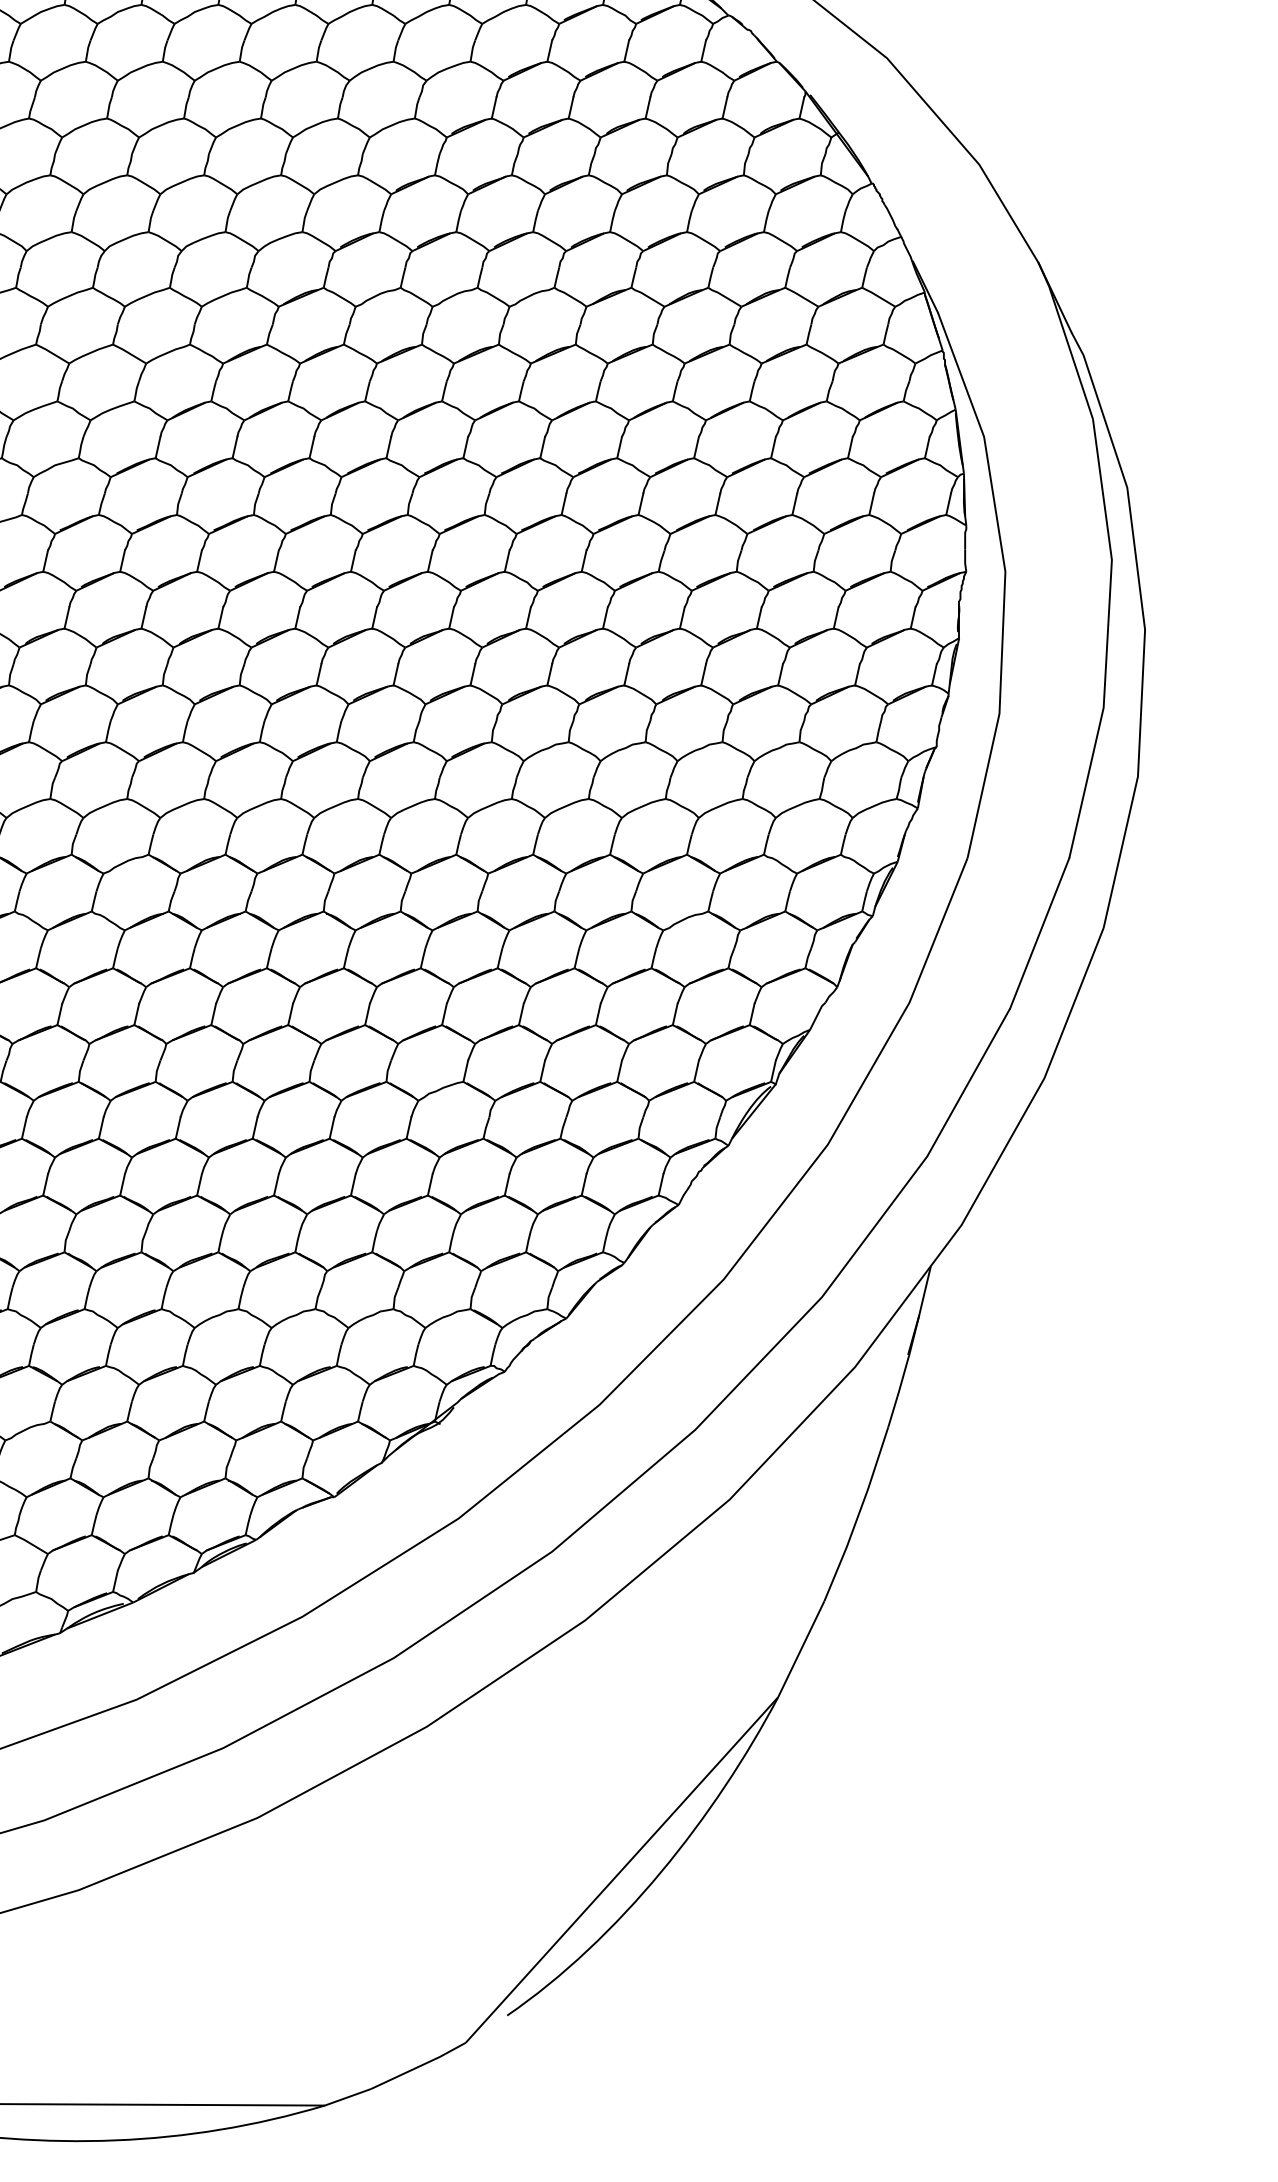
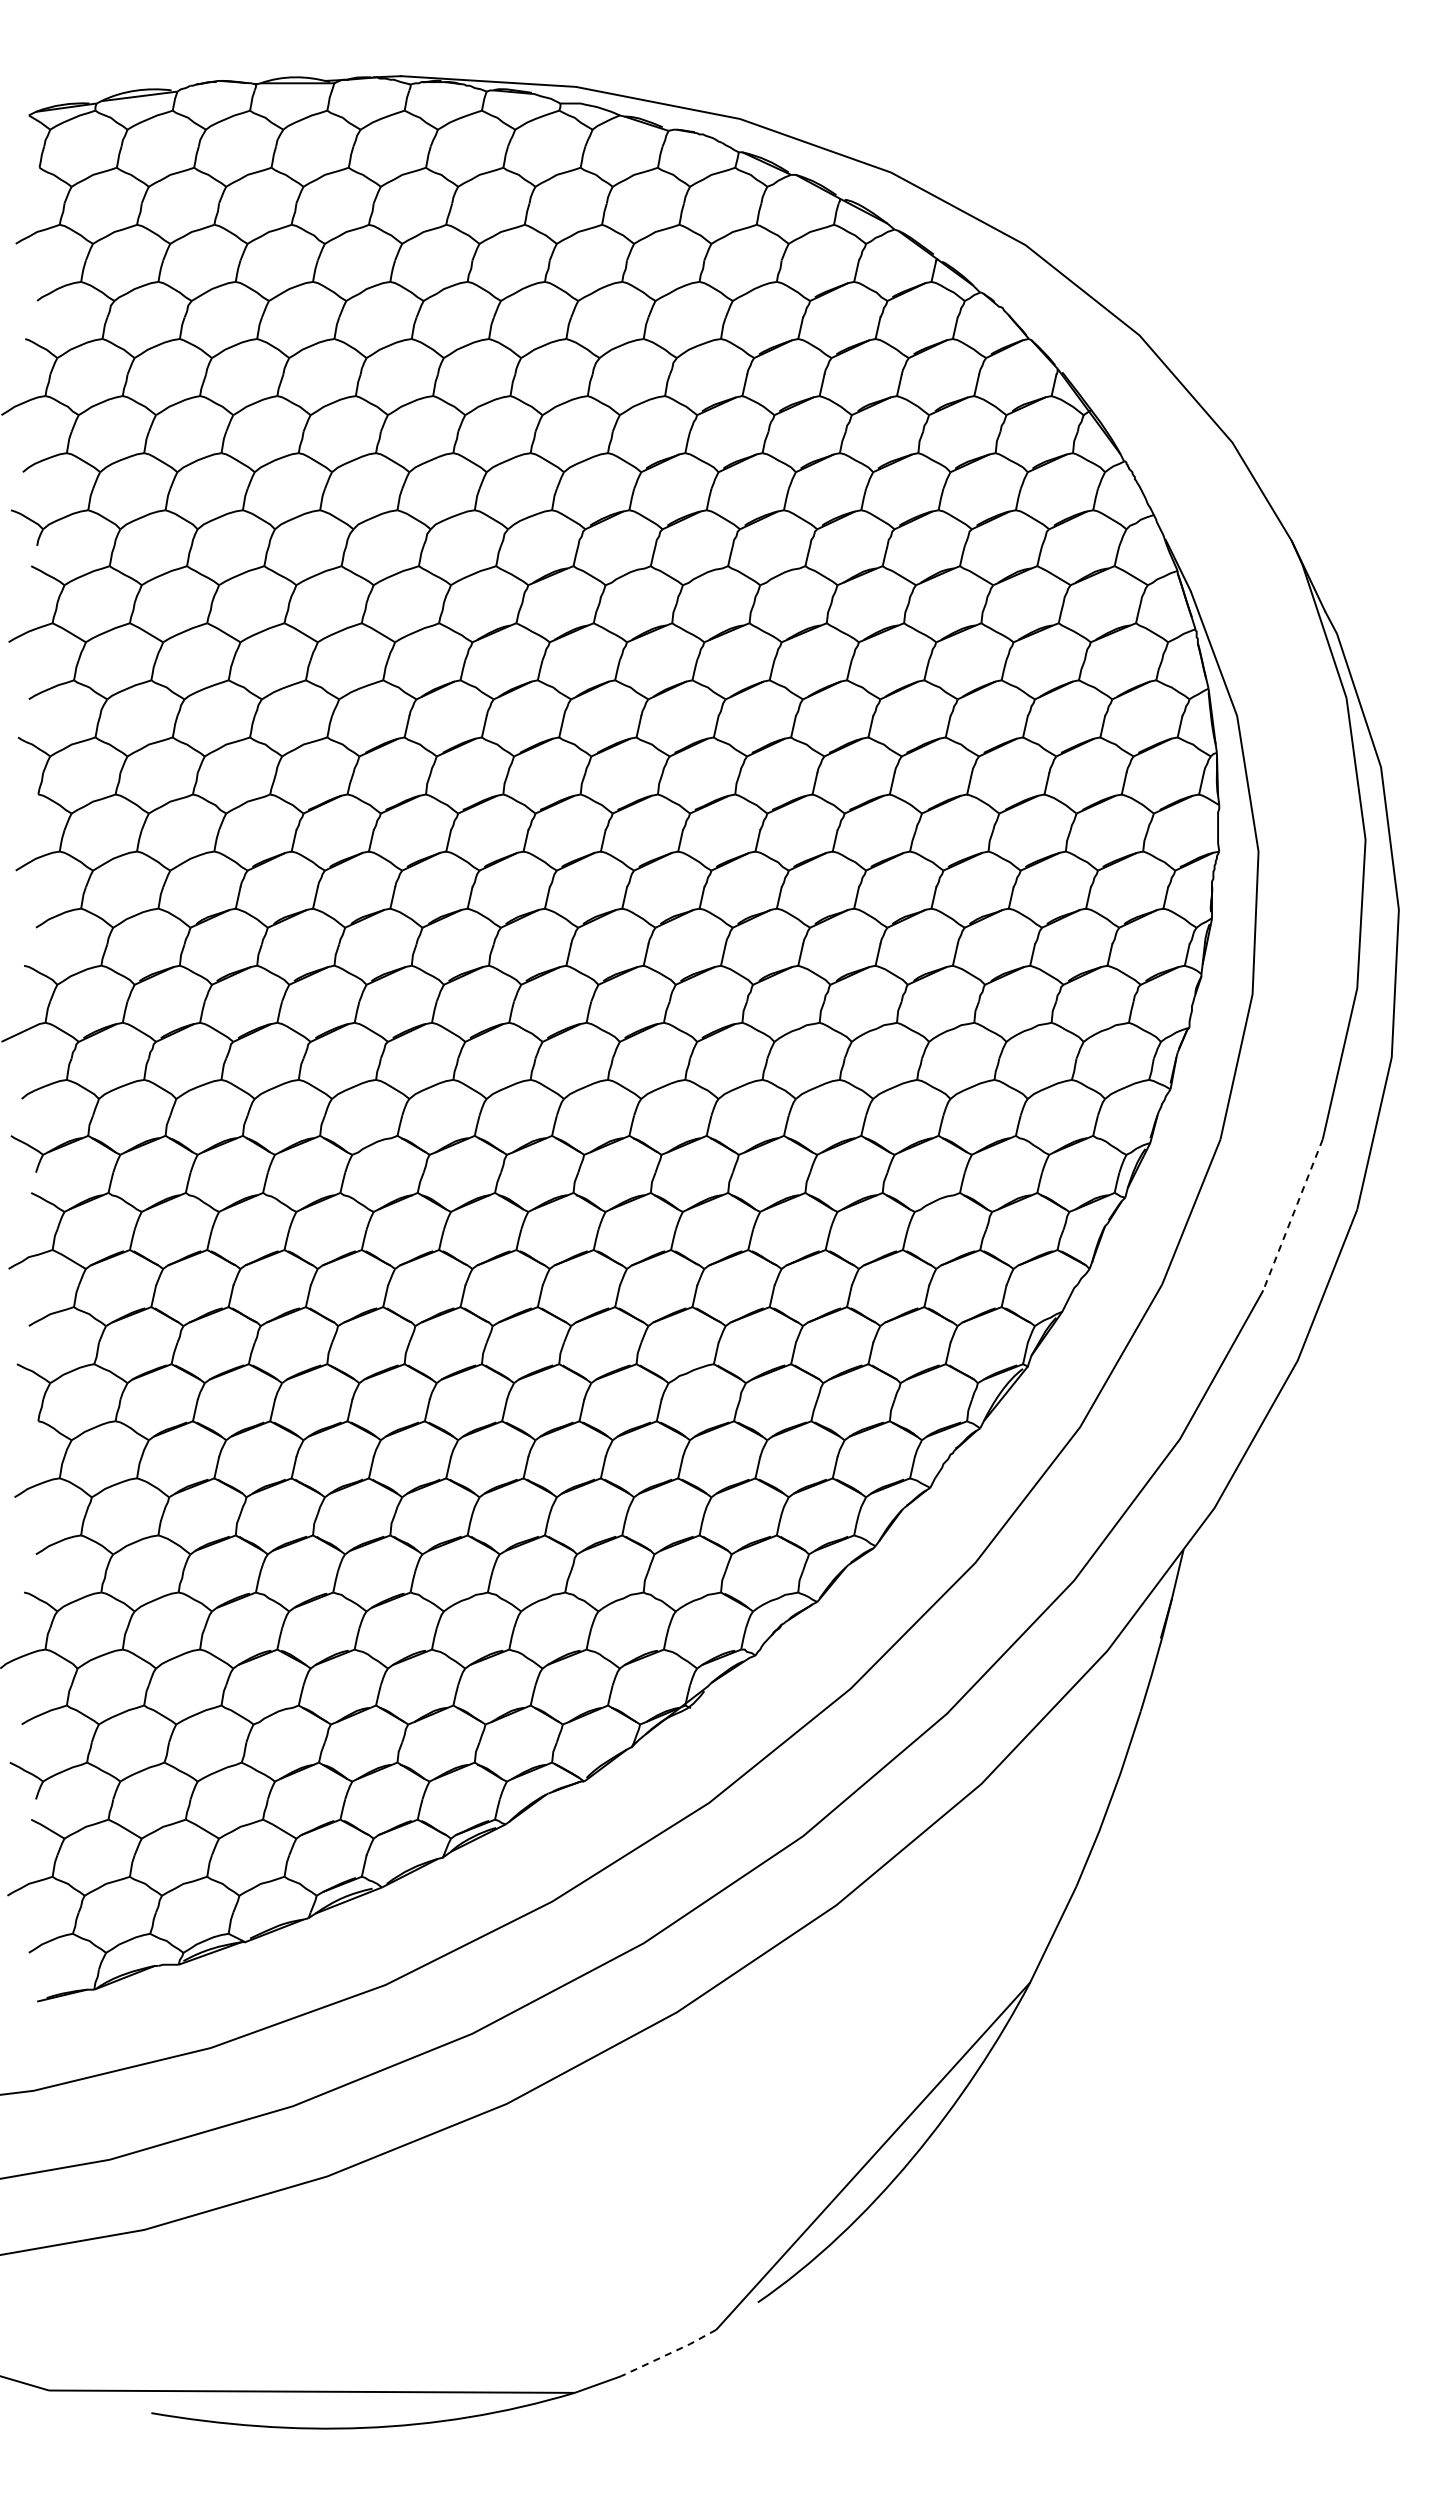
line: (1039, 933) -> (1292, 1215), solid -> dashed
line: (419, 2066) -> (669, 2353), solid -> dashed

